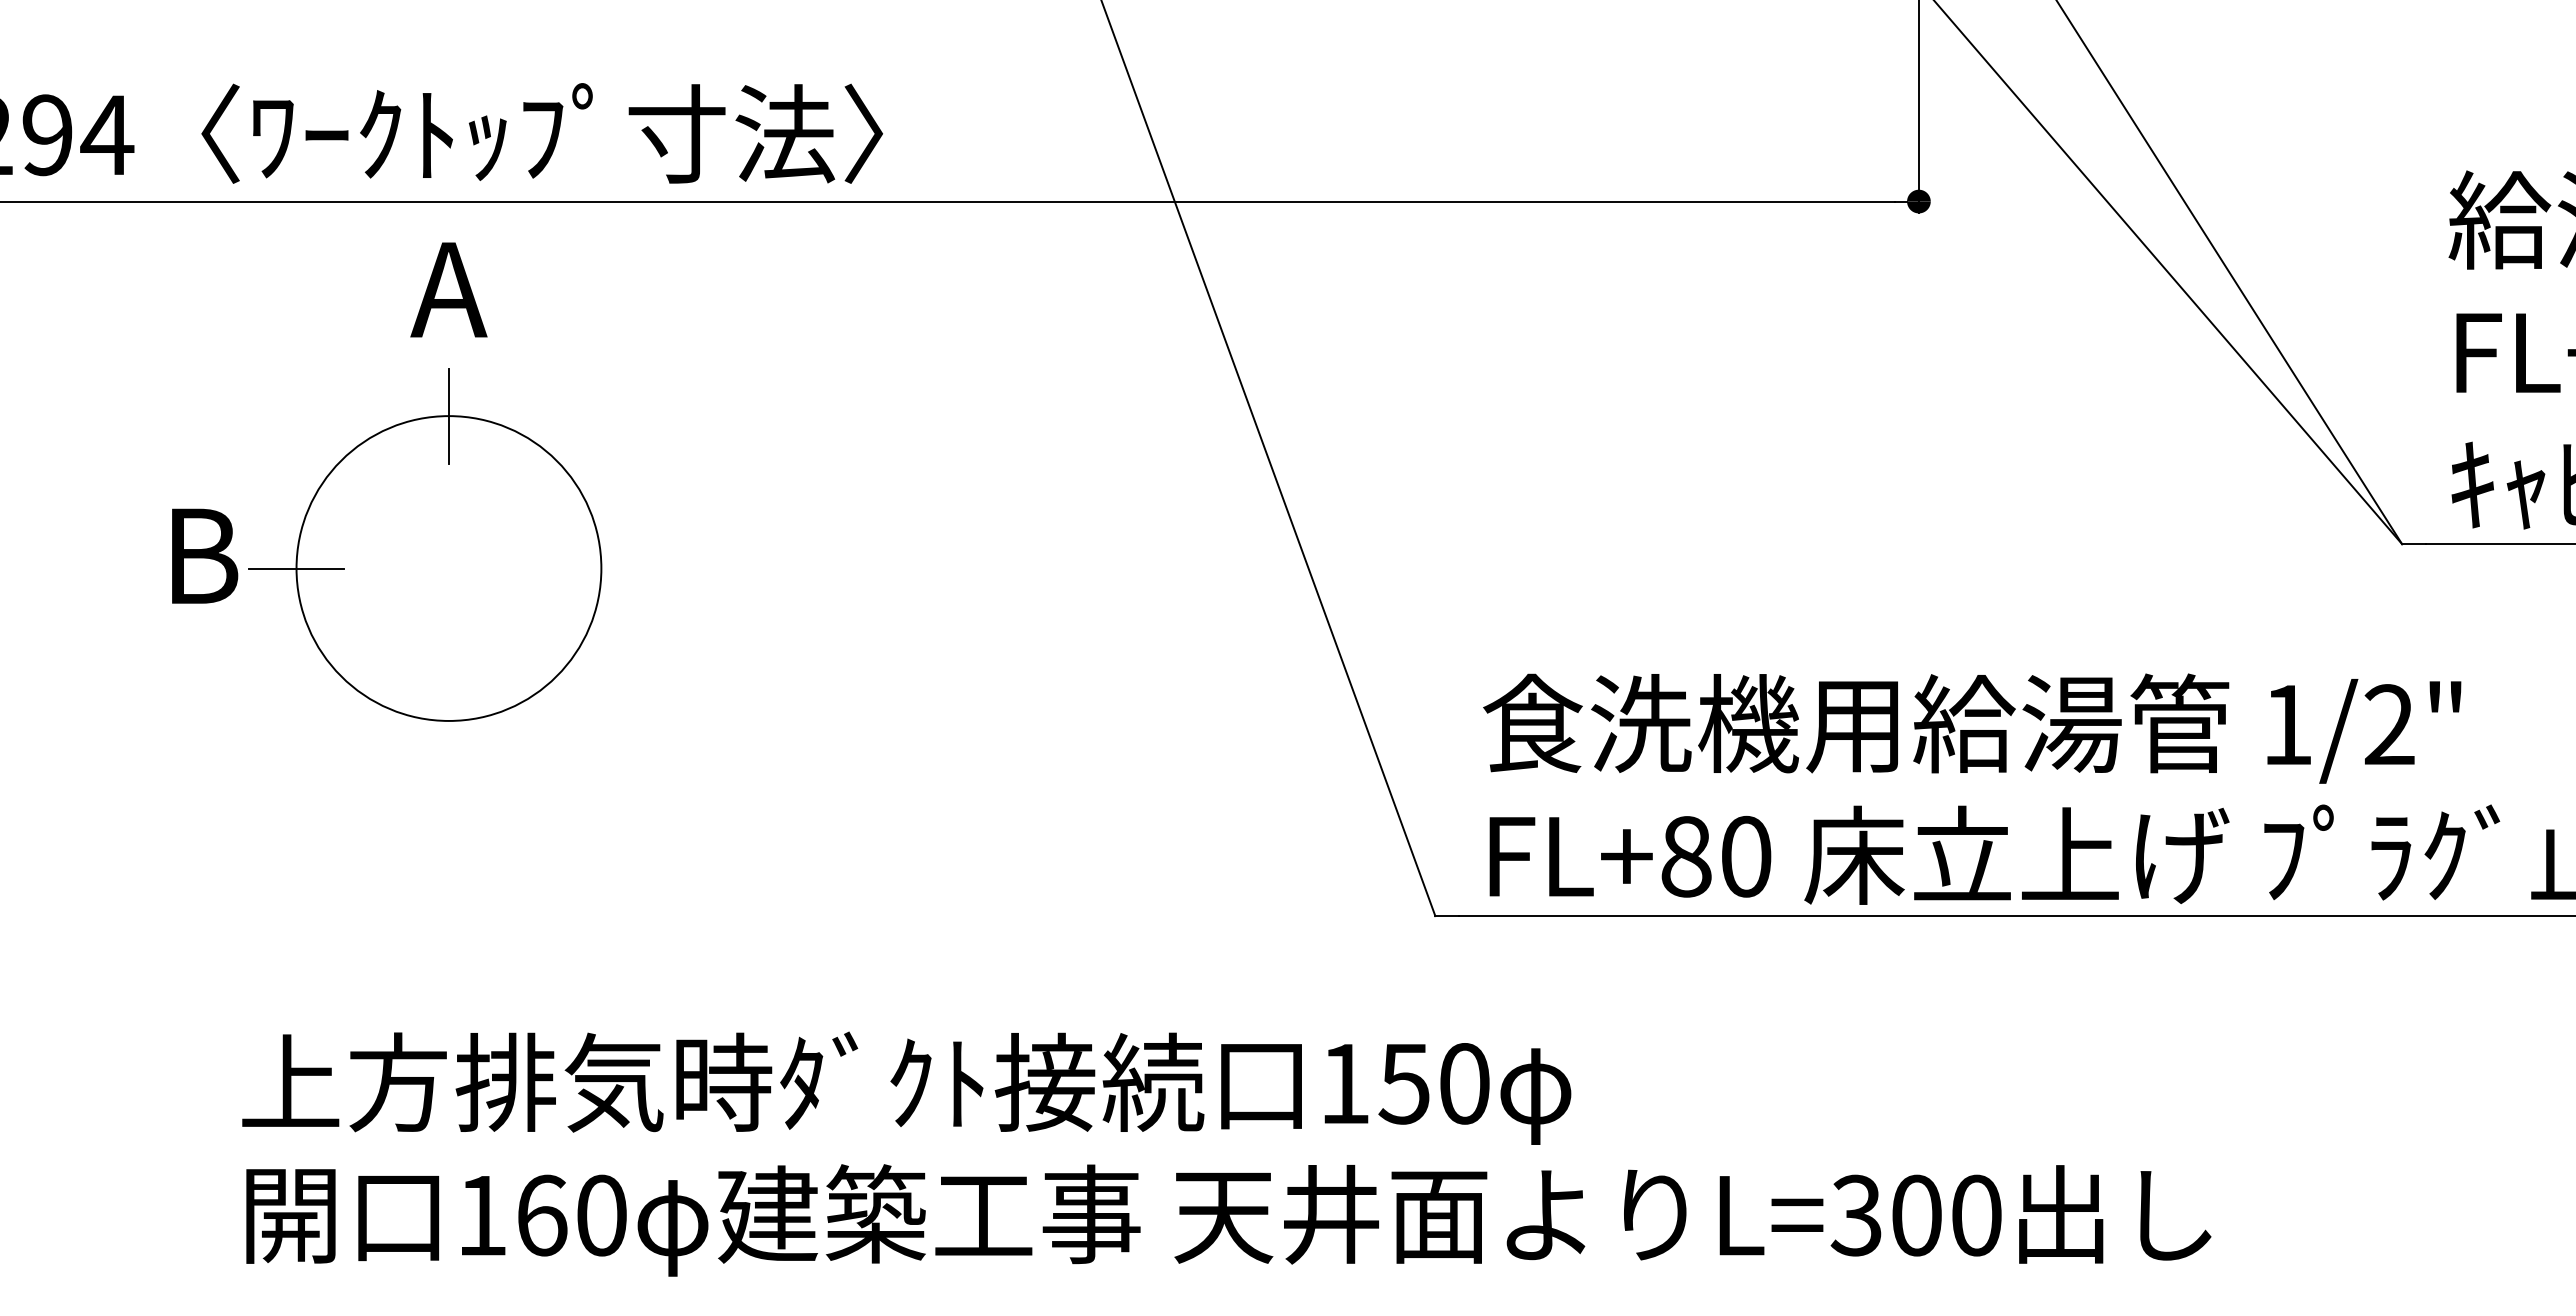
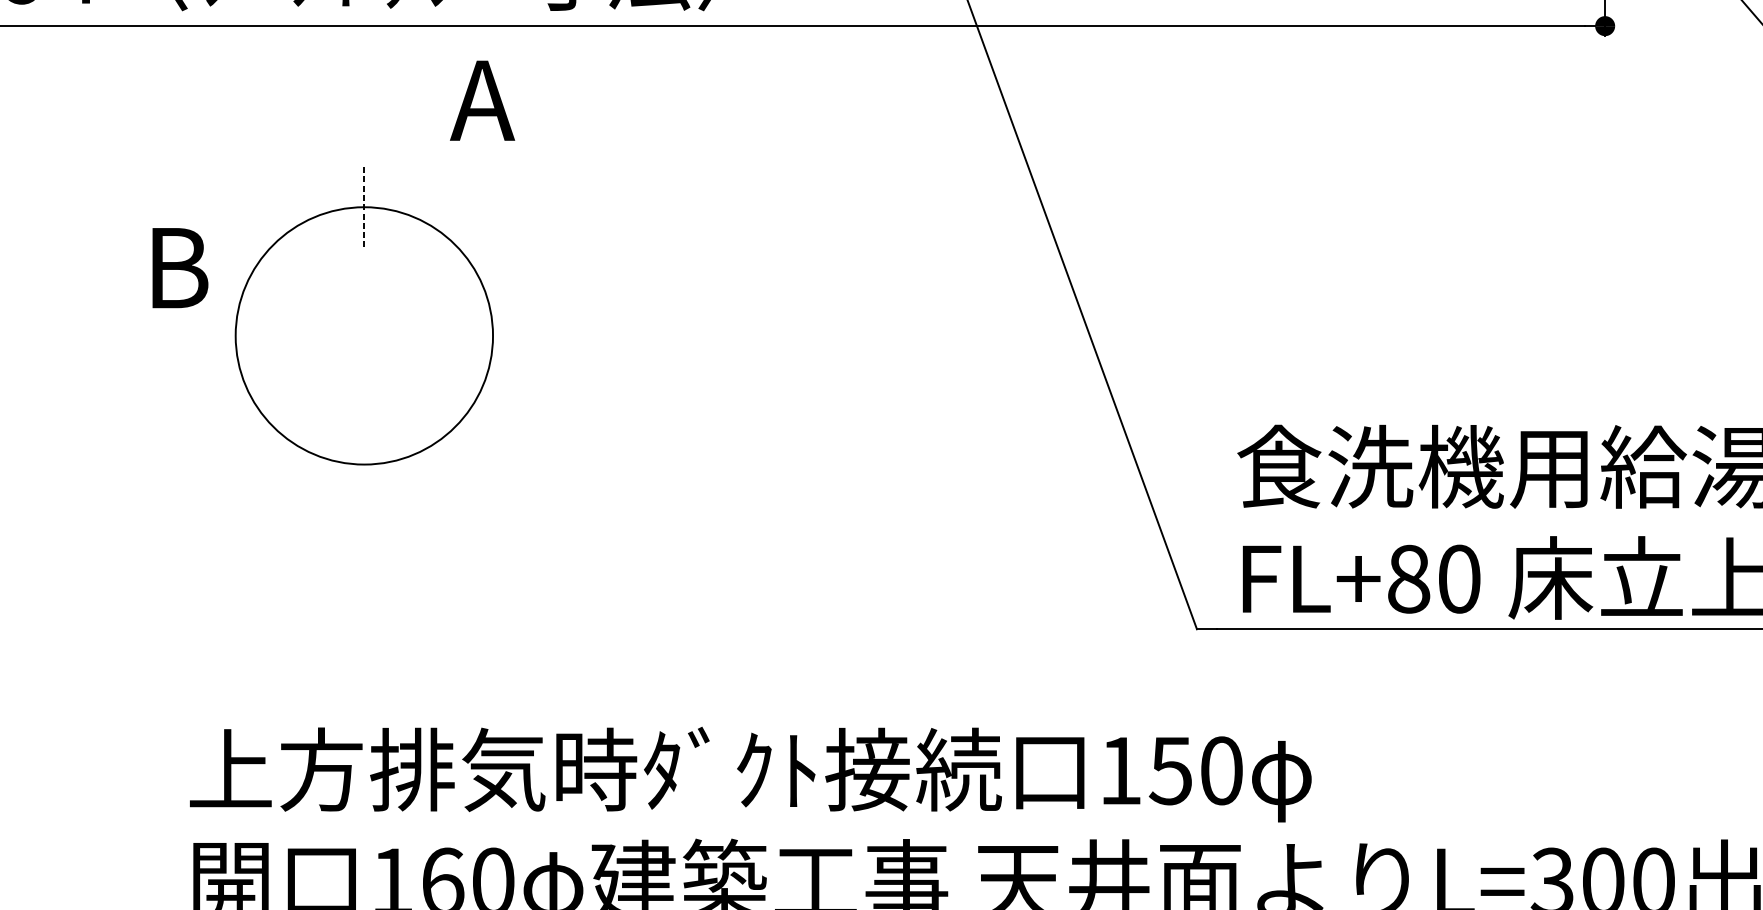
text: (448, 289) -> (482, 100), moved
line: (448, 416) -> (363, 207), solid -> dashed
text: (205, 555) -> (180, 267), moved
line: (296, 568) -> (235, 335), removed

